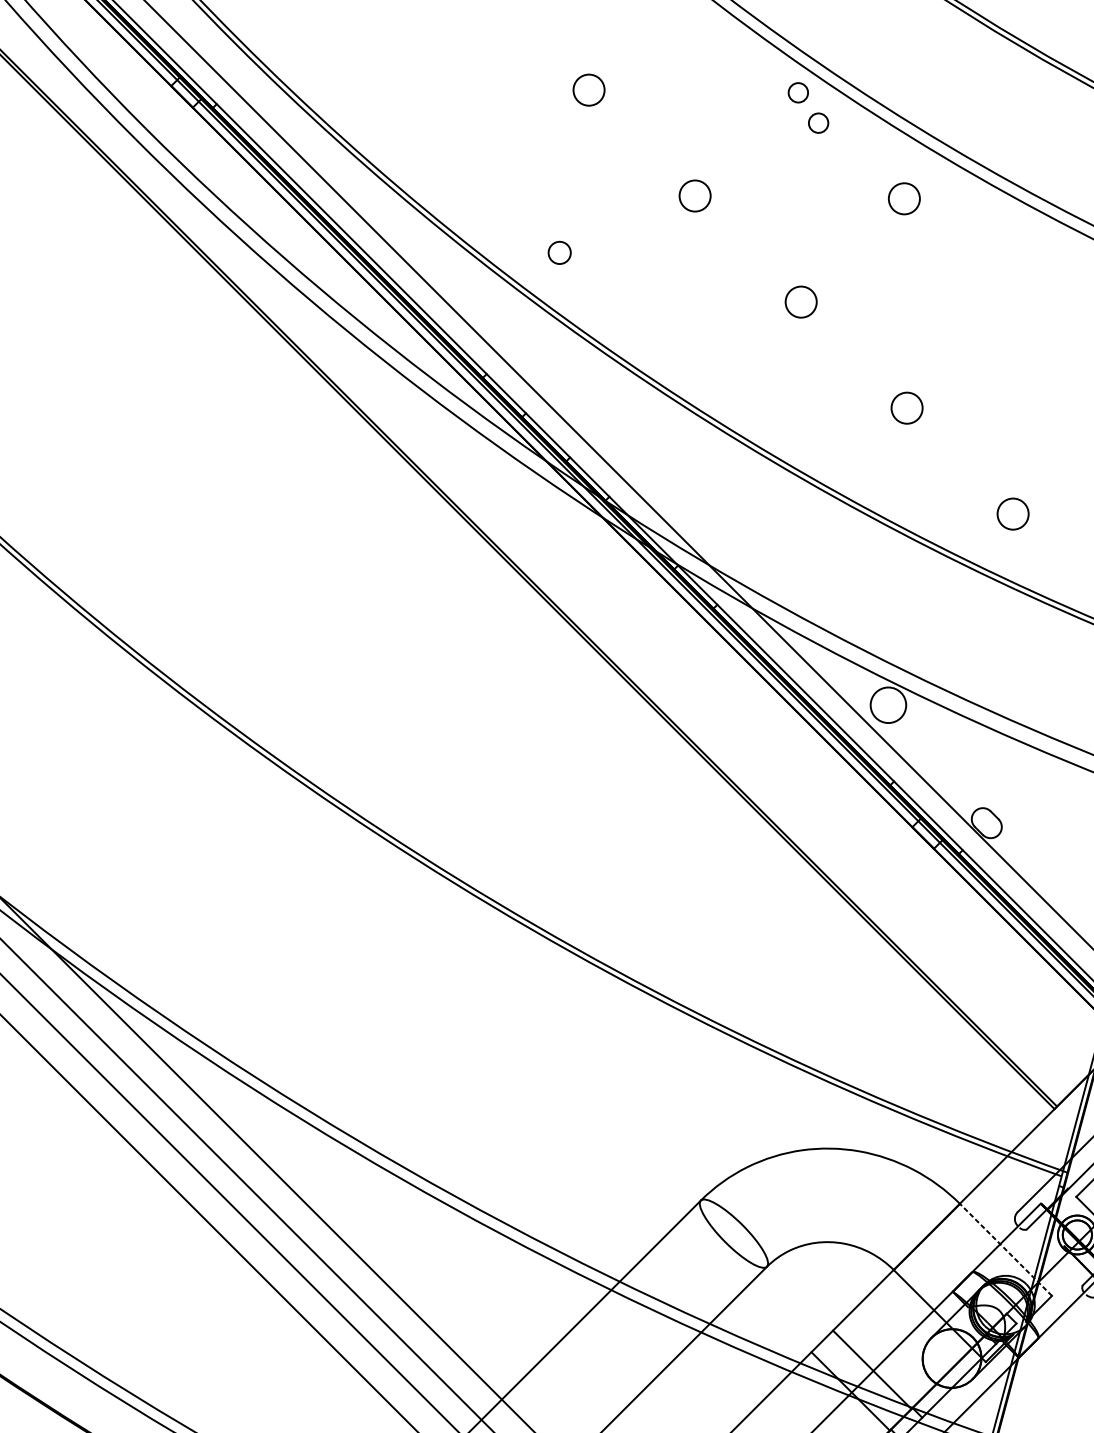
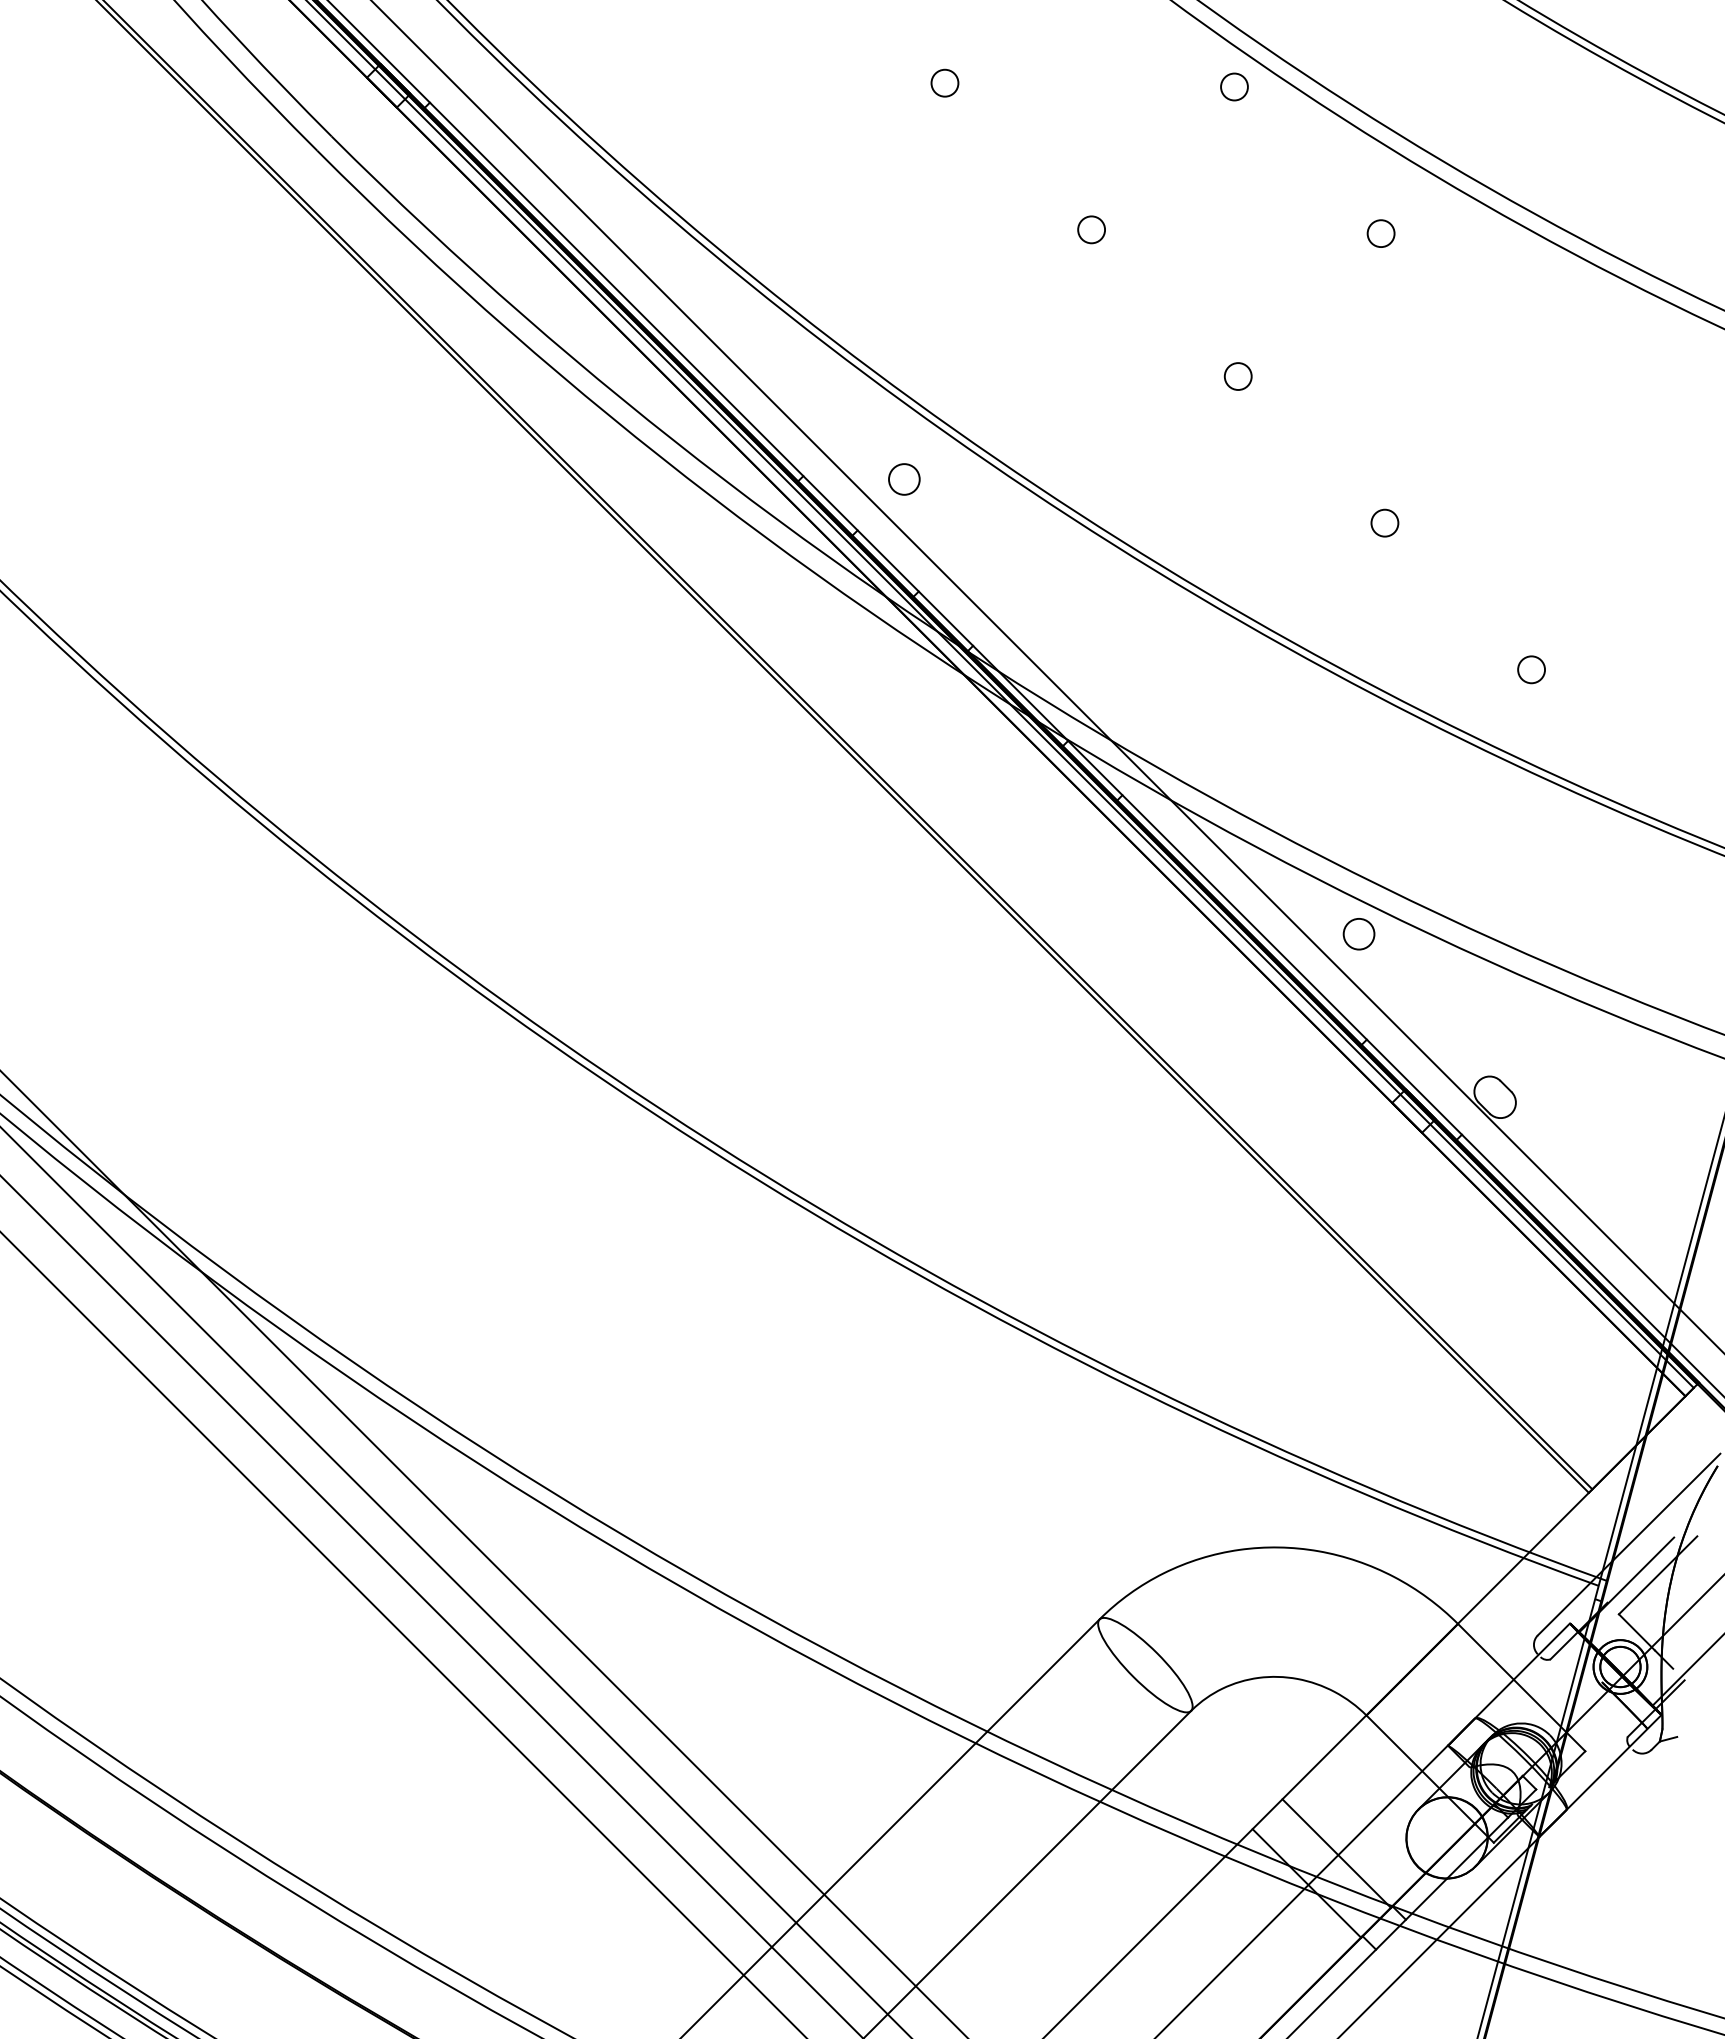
circle: (588, 89) -> (944, 82), size x0.62
circle: (818, 122) -> (1262, 128), removed
circle: (695, 195) -> (1091, 229), size x0.62
circle: (903, 198) -> (1380, 233), size x0.62
circle: (559, 252) -> (904, 479), moved
circle: (800, 302) -> (1237, 376), size x0.62
circle: (906, 407) -> (1384, 522), size x0.62
circle: (1013, 513) -> (1531, 669), size x0.62
circle: (888, 704) -> (1358, 933), size x0.62
line: (1005, 1249) -> (1521, 1687), dashed -> solid

